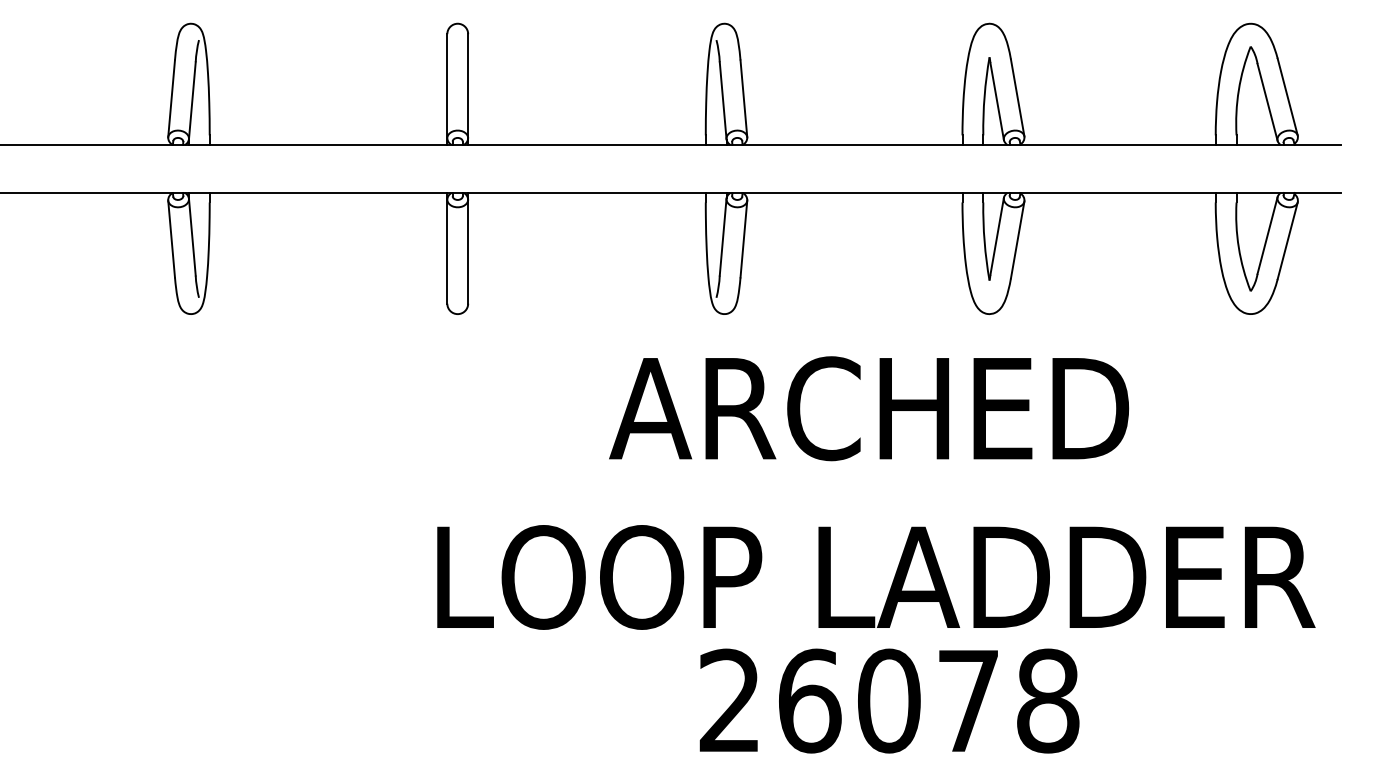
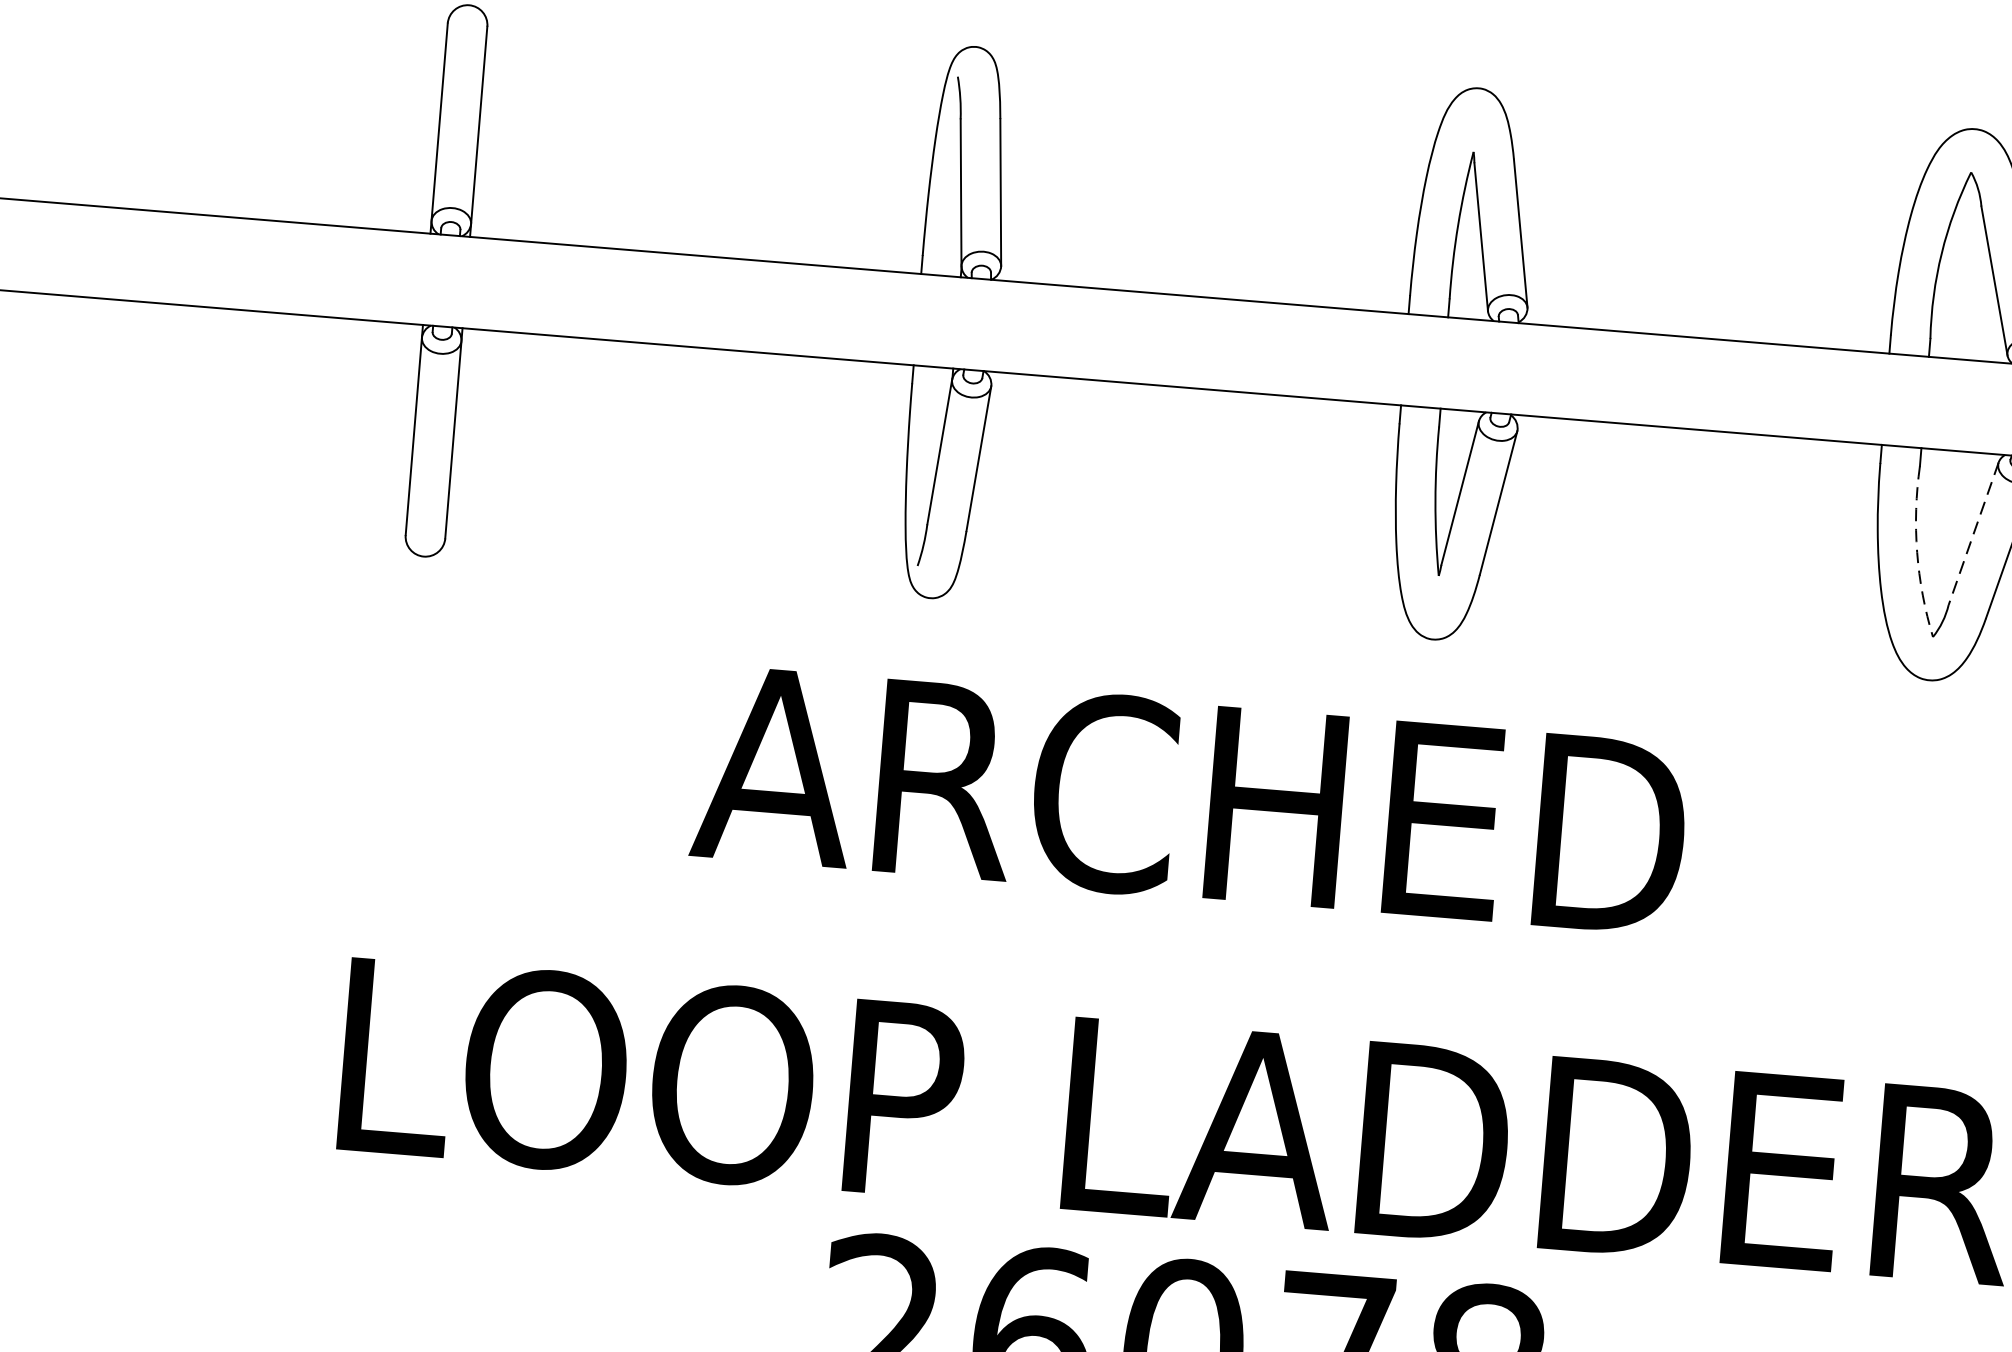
line: (1267, 235) -> (1973, 533), solid -> dashed
arc: (1238, 247) -> (1916, 551), solid -> dashed

